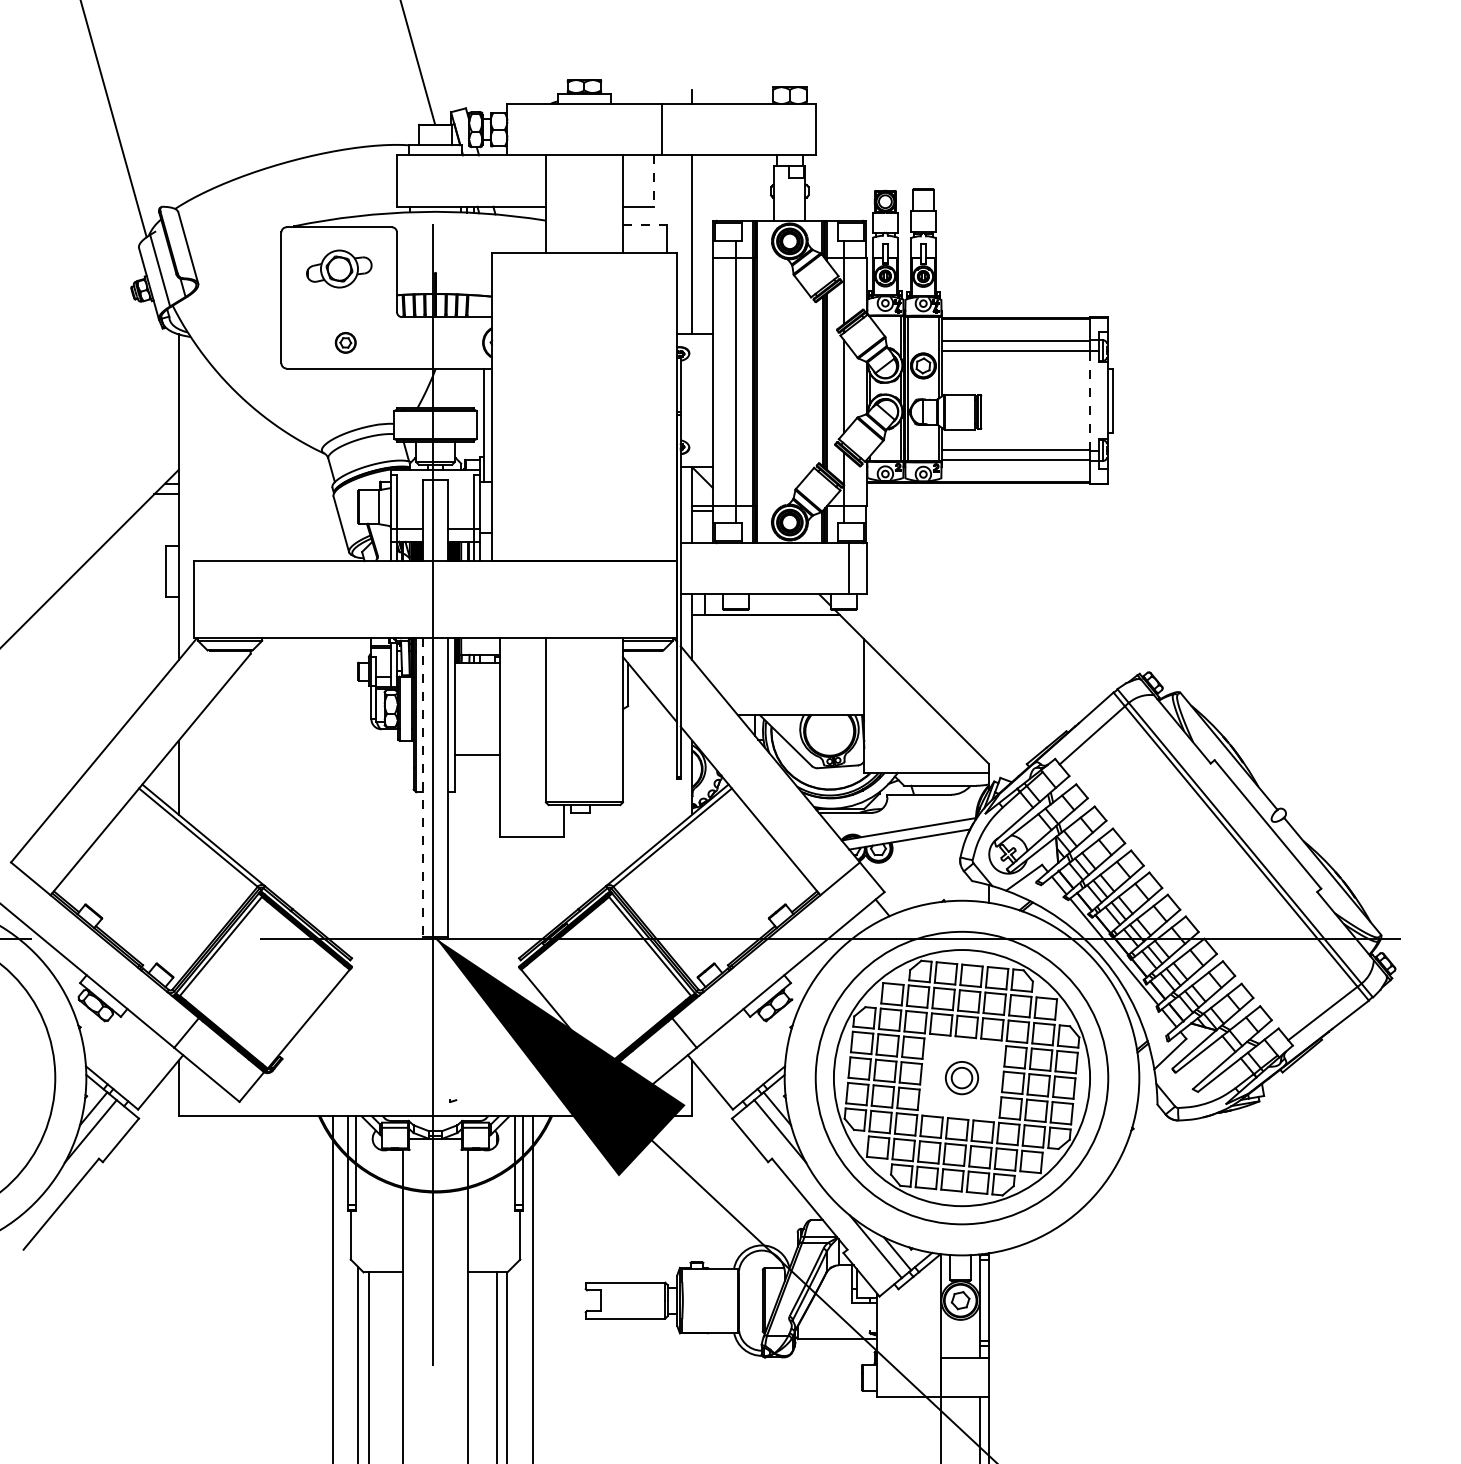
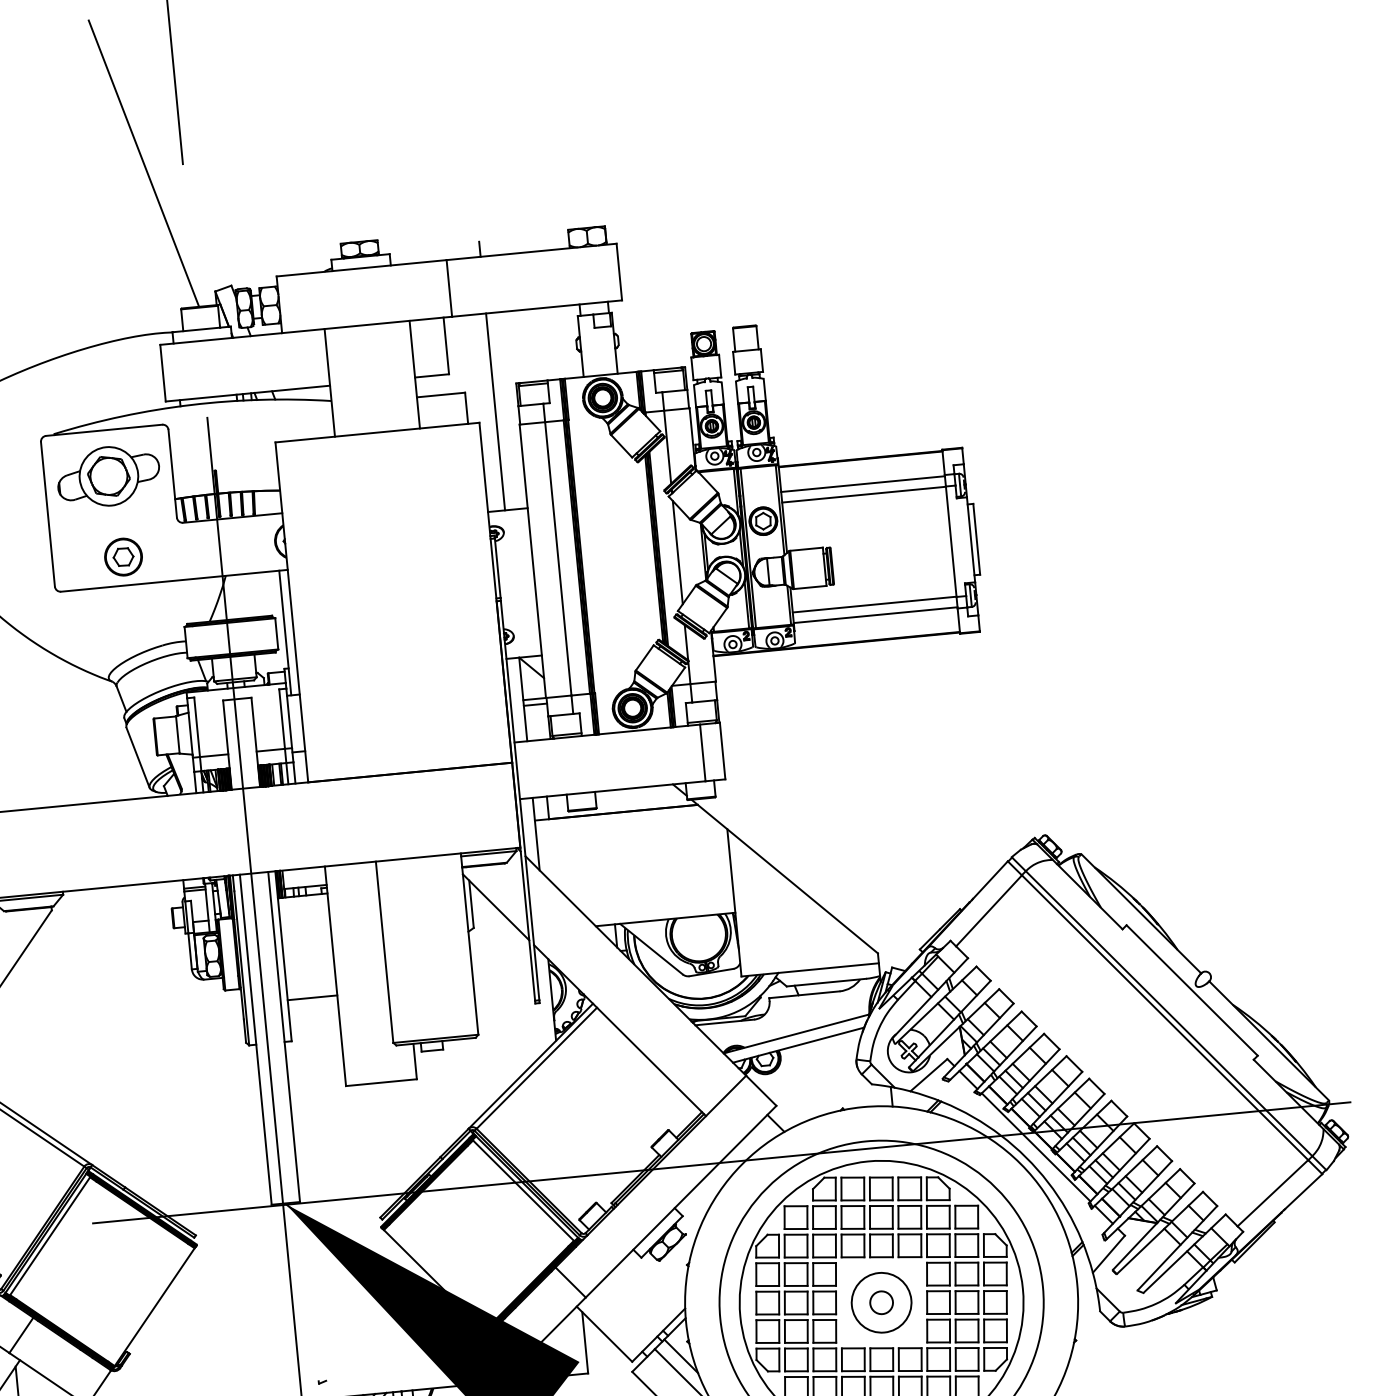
line: (653, 181) -> (446, 346), dashed -> solid
line: (644, 224) -> (440, 394), dashed -> solid
part: (339, 268) -> (108, 475), size x1.43
part: (345, 342) -> (123, 556), size x1.67
line: (1090, 400) -> (951, 541), dashed -> solid
line: (422, 787) -> (255, 1039), dashed -> solid
circle: (961, 1078) -> (881, 1303), size x1.67

